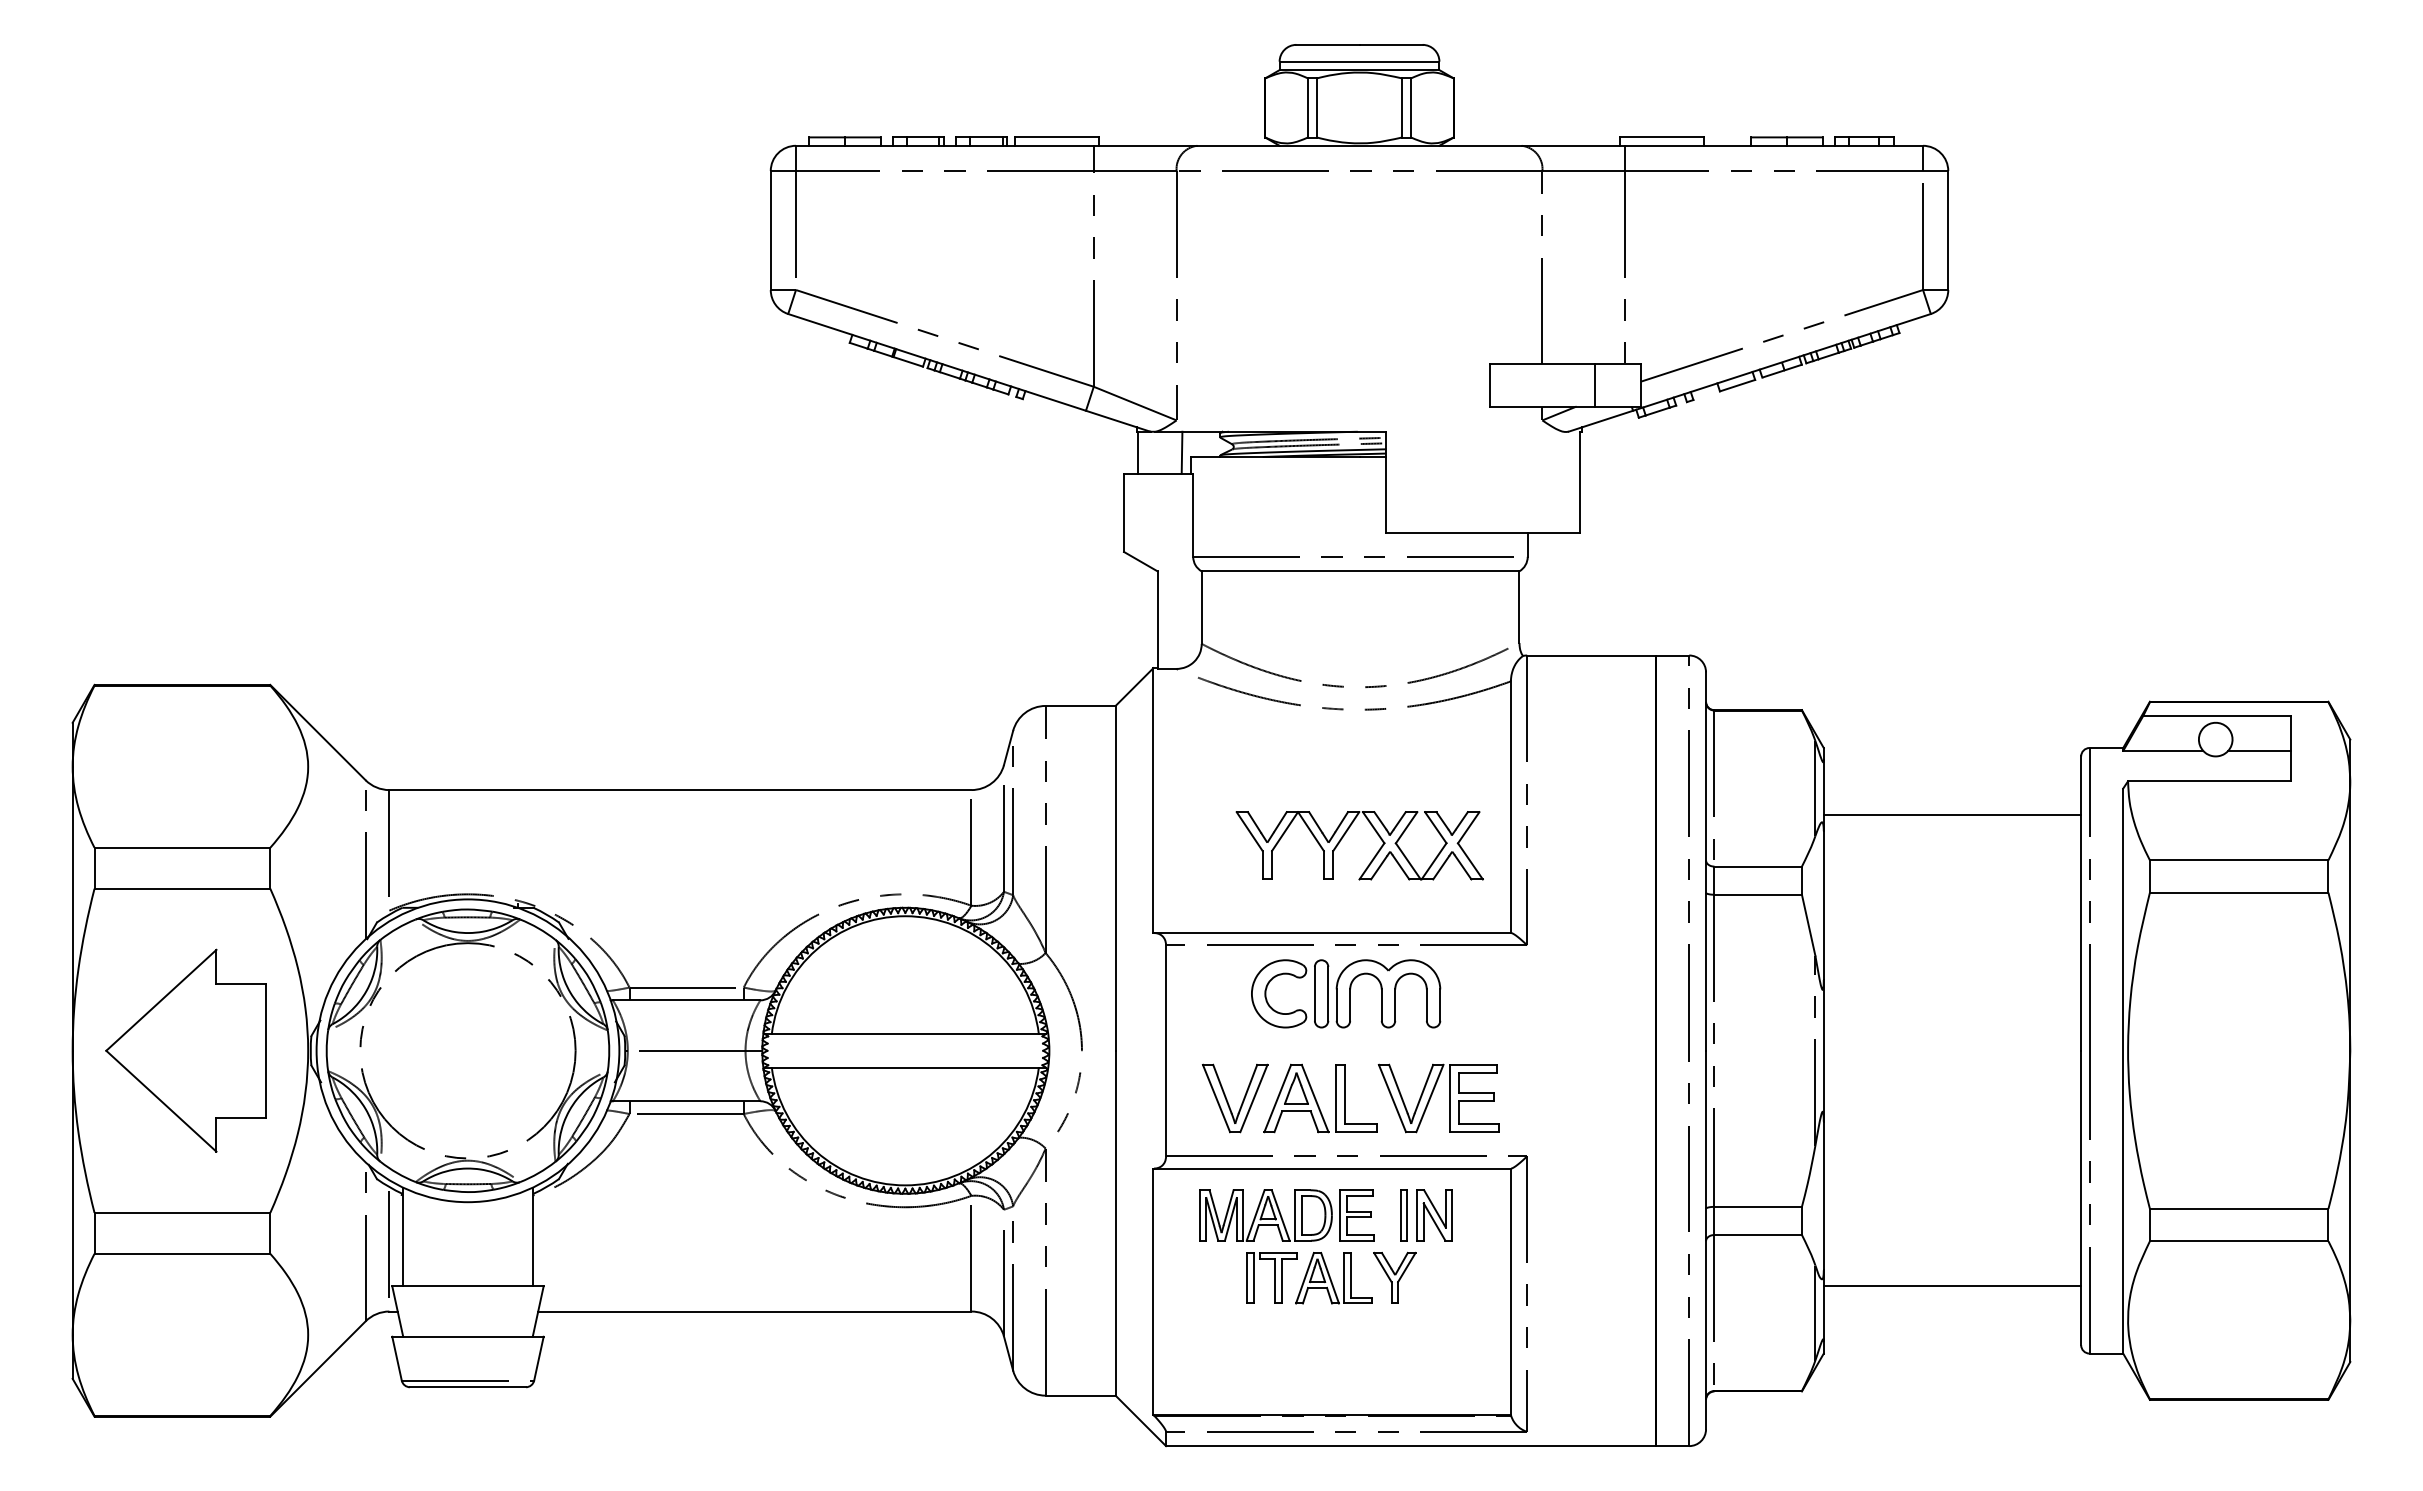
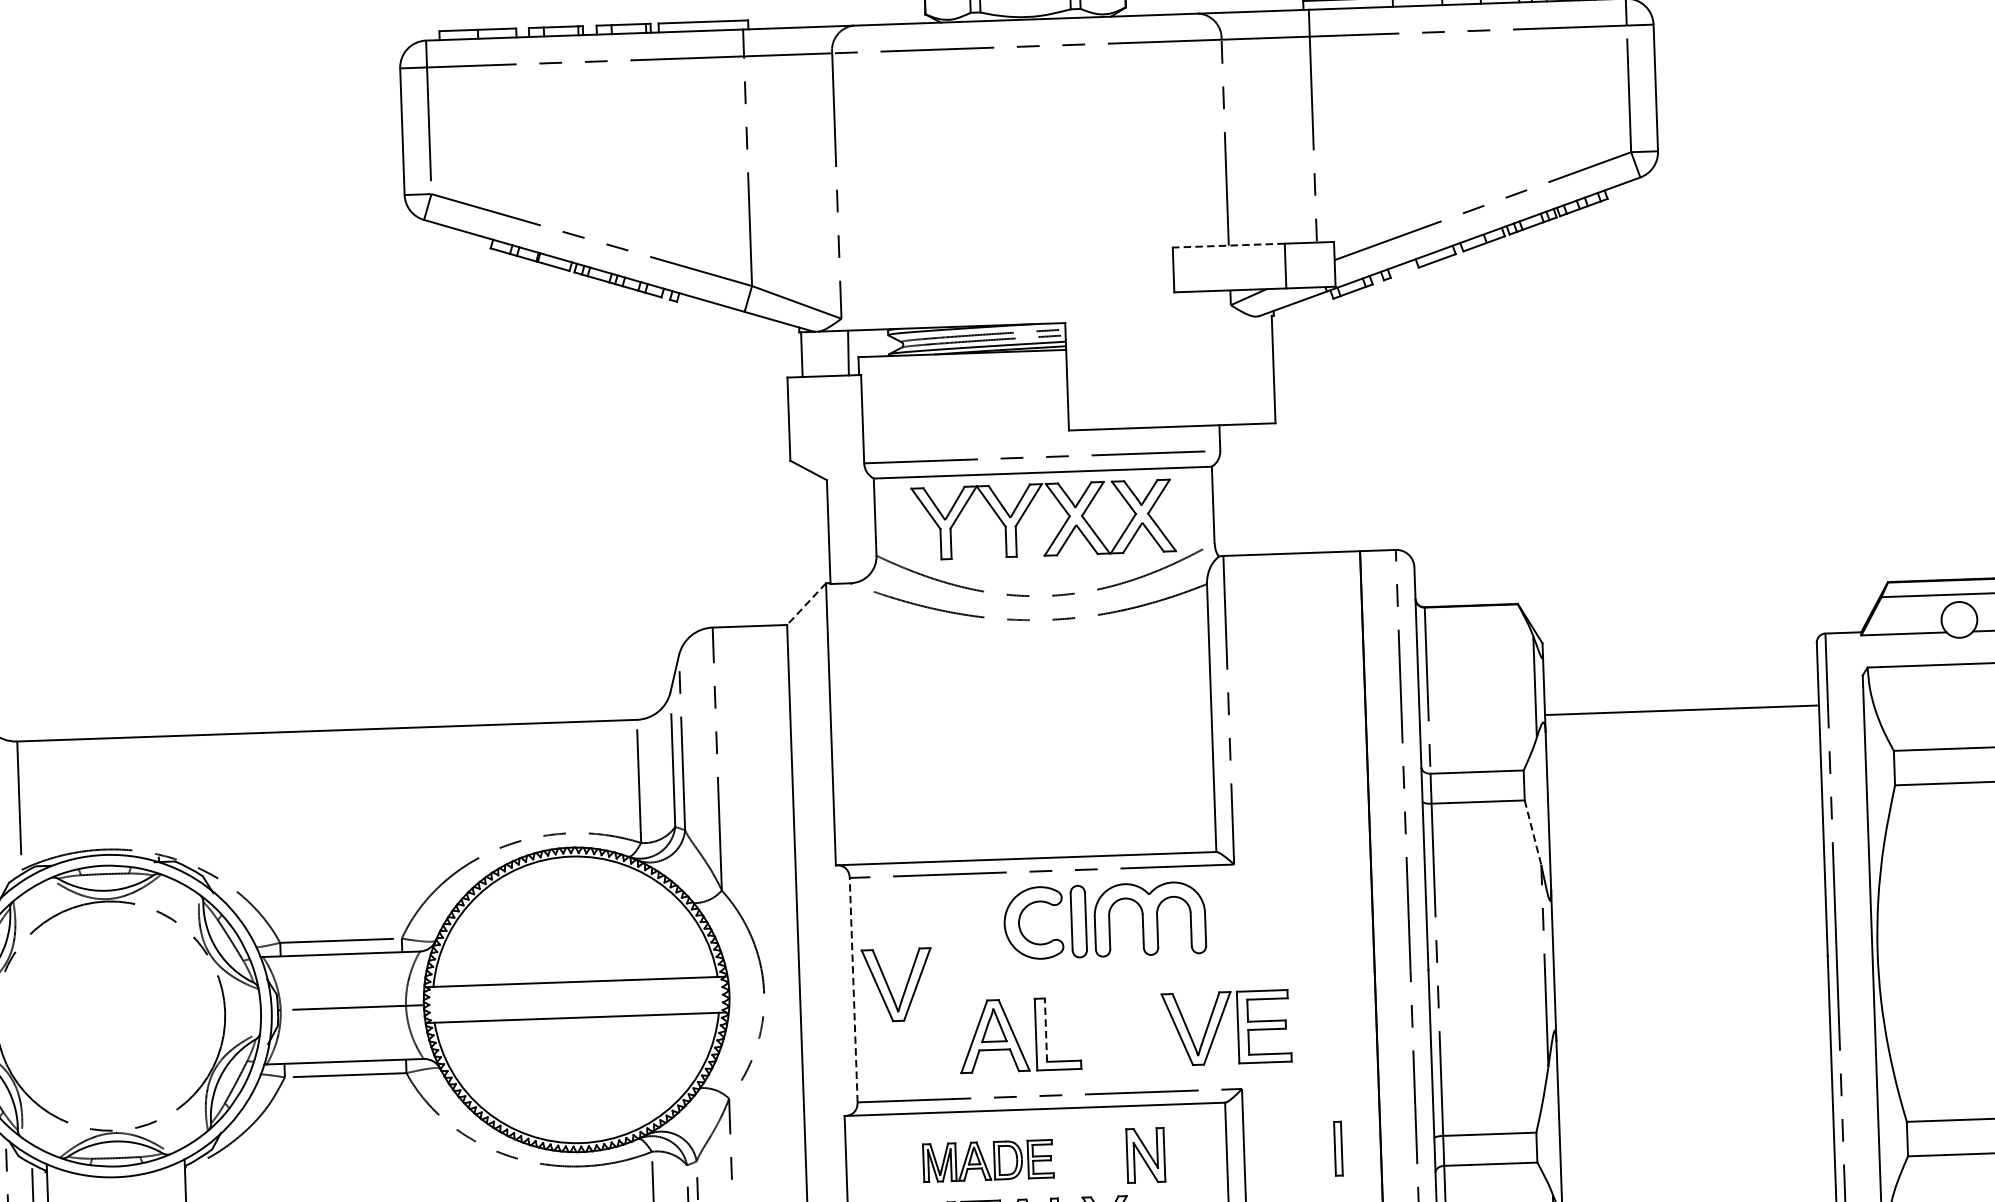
line: (1542, 364) -> (1228, 245), solid -> dashed
line: (1134, 687) -> (806, 604), solid -> dashed
part: (1344, 836) -> (1027, 510), moved
line: (1808, 925) -> (1532, 832), solid -> dashed
part: (1346, 993) -> (1105, 920), moved
line: (1166, 1050) -> (854, 989), solid -> dashed
line: (1345, 1094) -> (1046, 1030), solid -> dashed
part: (1432, 1095) -> (1219, 1025), moved
part: (1228, 1101) -> (890, 988), moved
part: (1286, 1215) -> (987, 1161), size x0.7
part: (1403, 1215) -> (1338, 1148), moved

